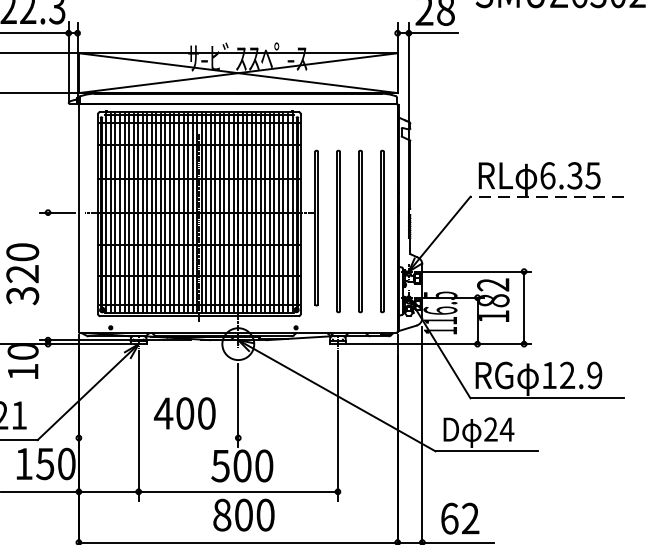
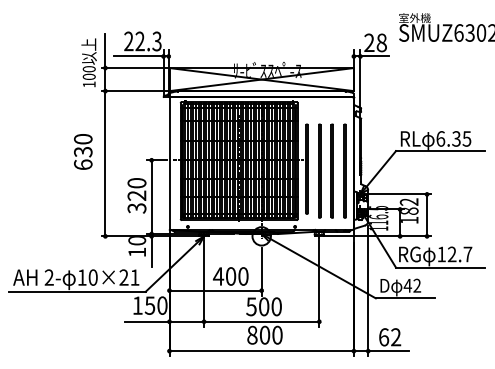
line: (547, 197) -> (440, 151), dashed -> solid
line: (47, 304) -> (151, 213), added
text: (594, 375) -> (467, 254), 12.9 -> 12.7
text: (498, 429) -> (412, 285), 24 -> 42
line: (158, 437) -> (215, 290), added

